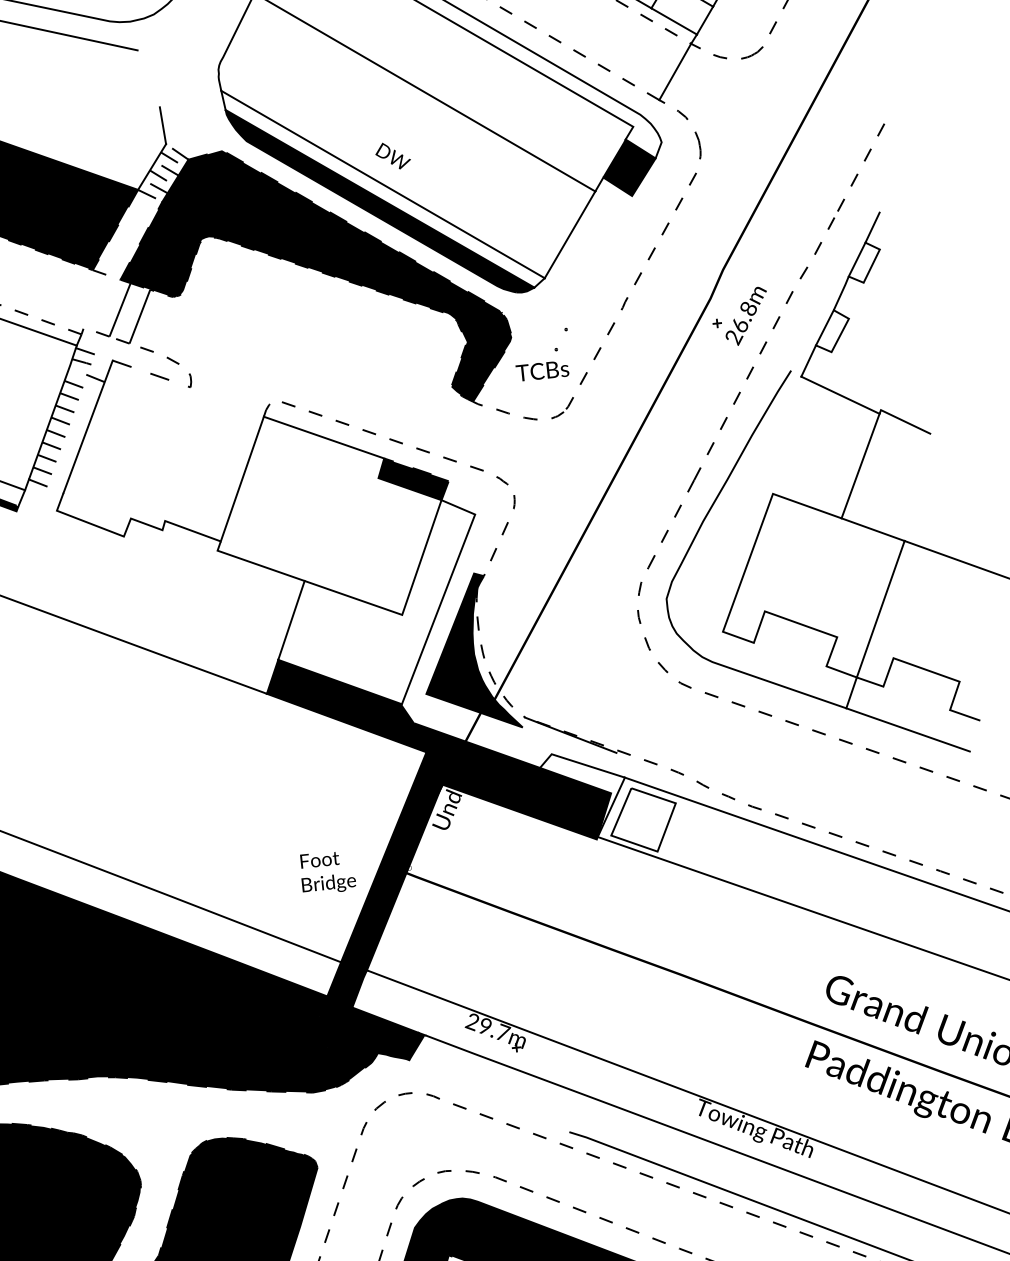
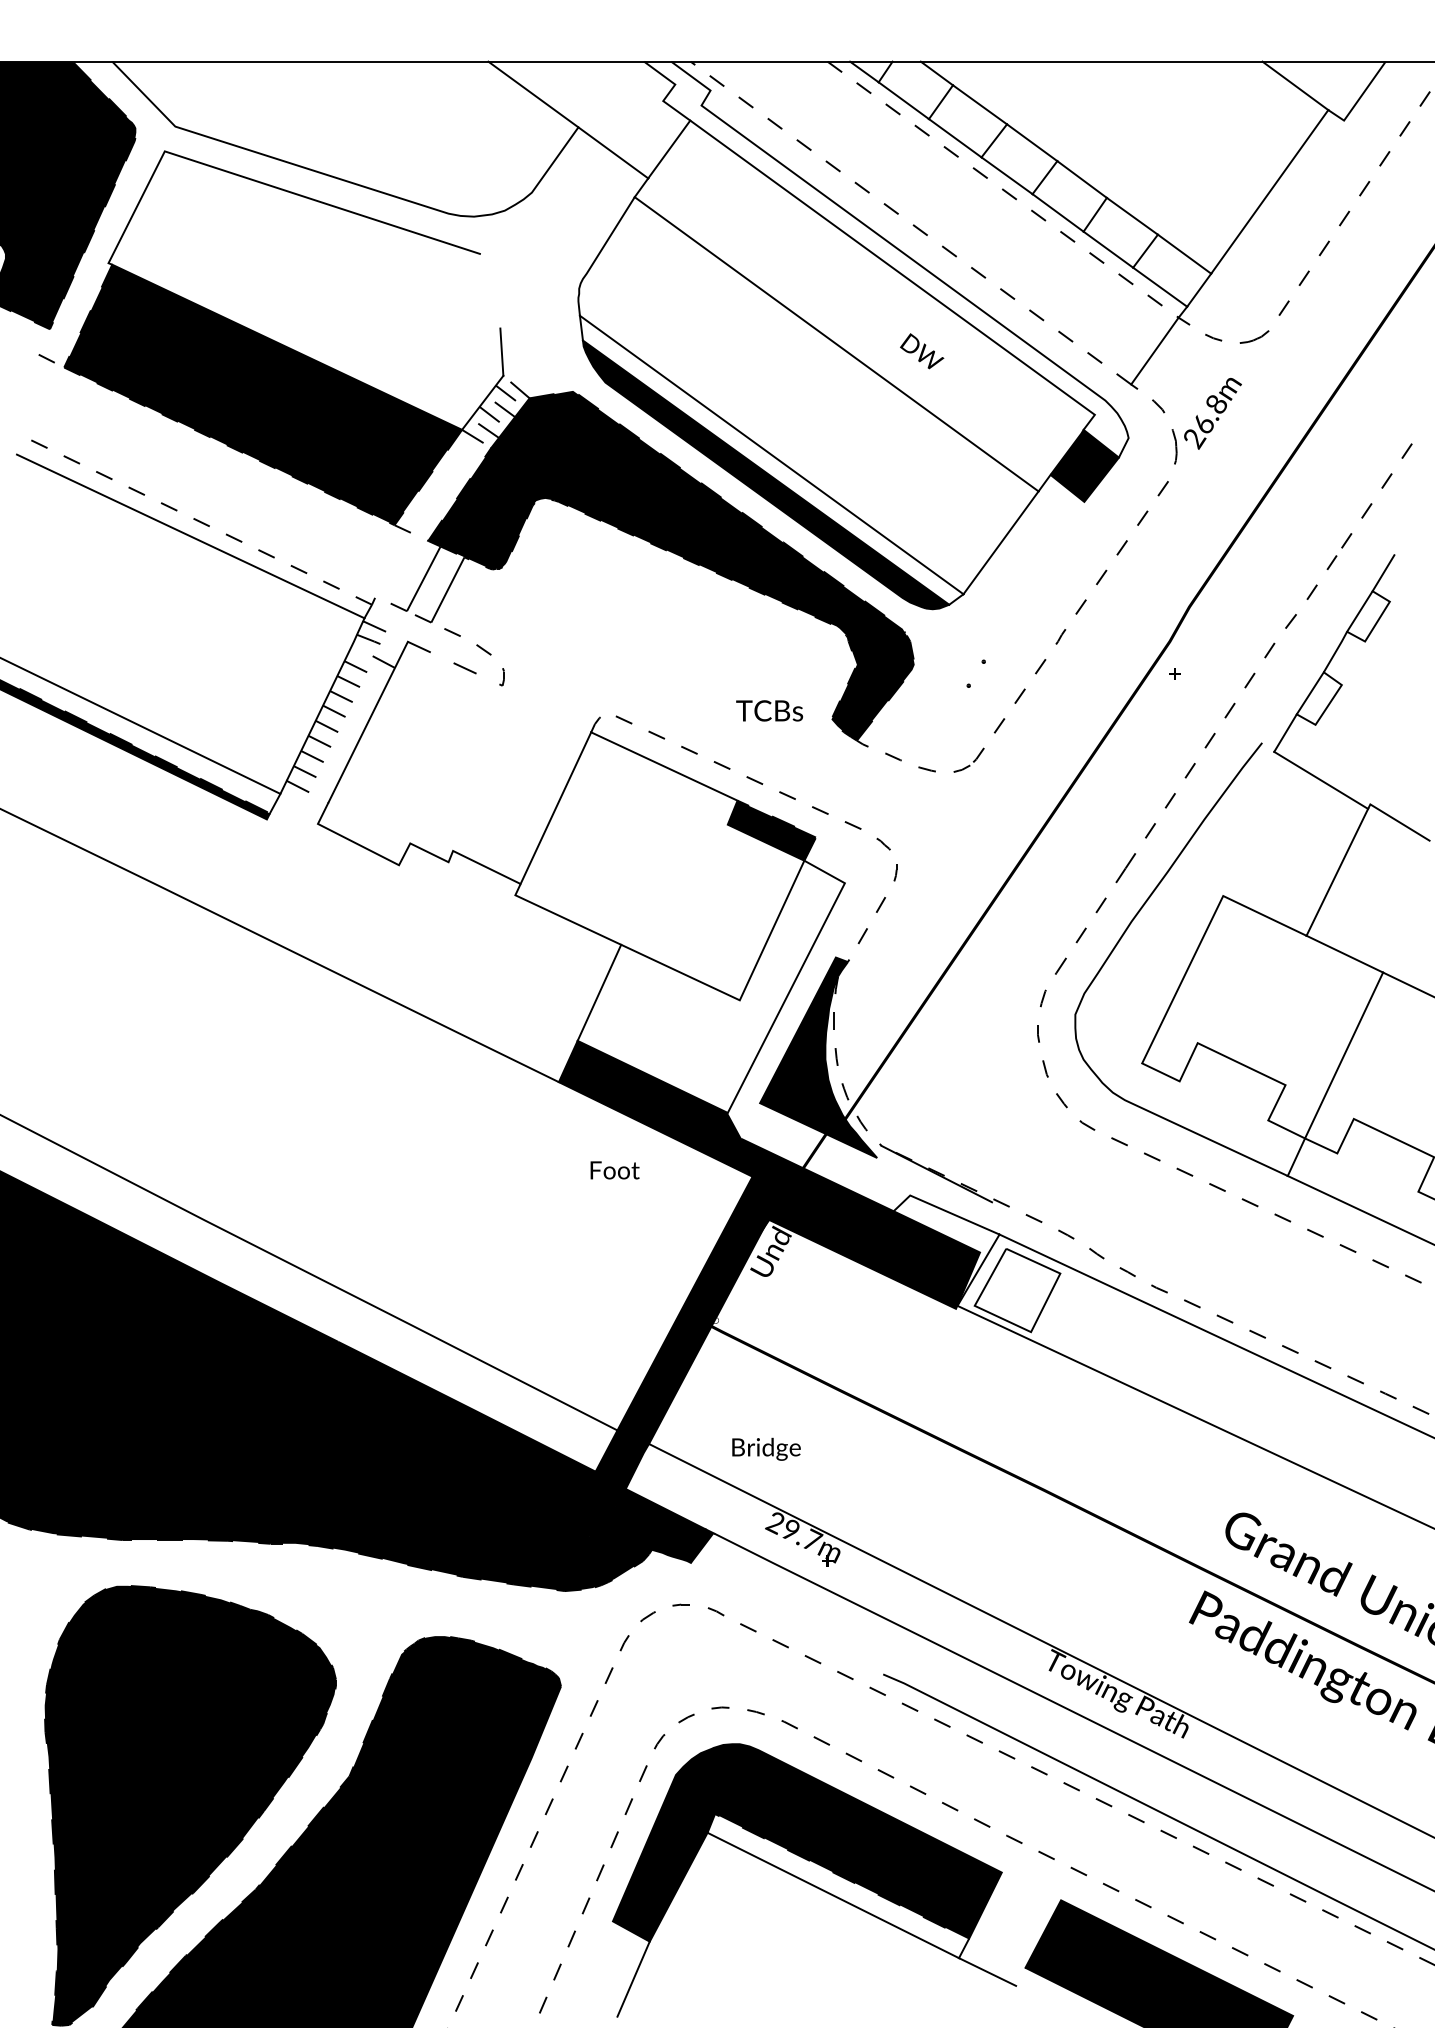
text: (393, 156) -> (922, 351), moved
text: (746, 316) -> (1212, 413), moved
text: (542, 370) -> (769, 710), moved
text: (319, 859) -> (614, 1170), moved
text: (329, 883) -> (766, 1448), moved

